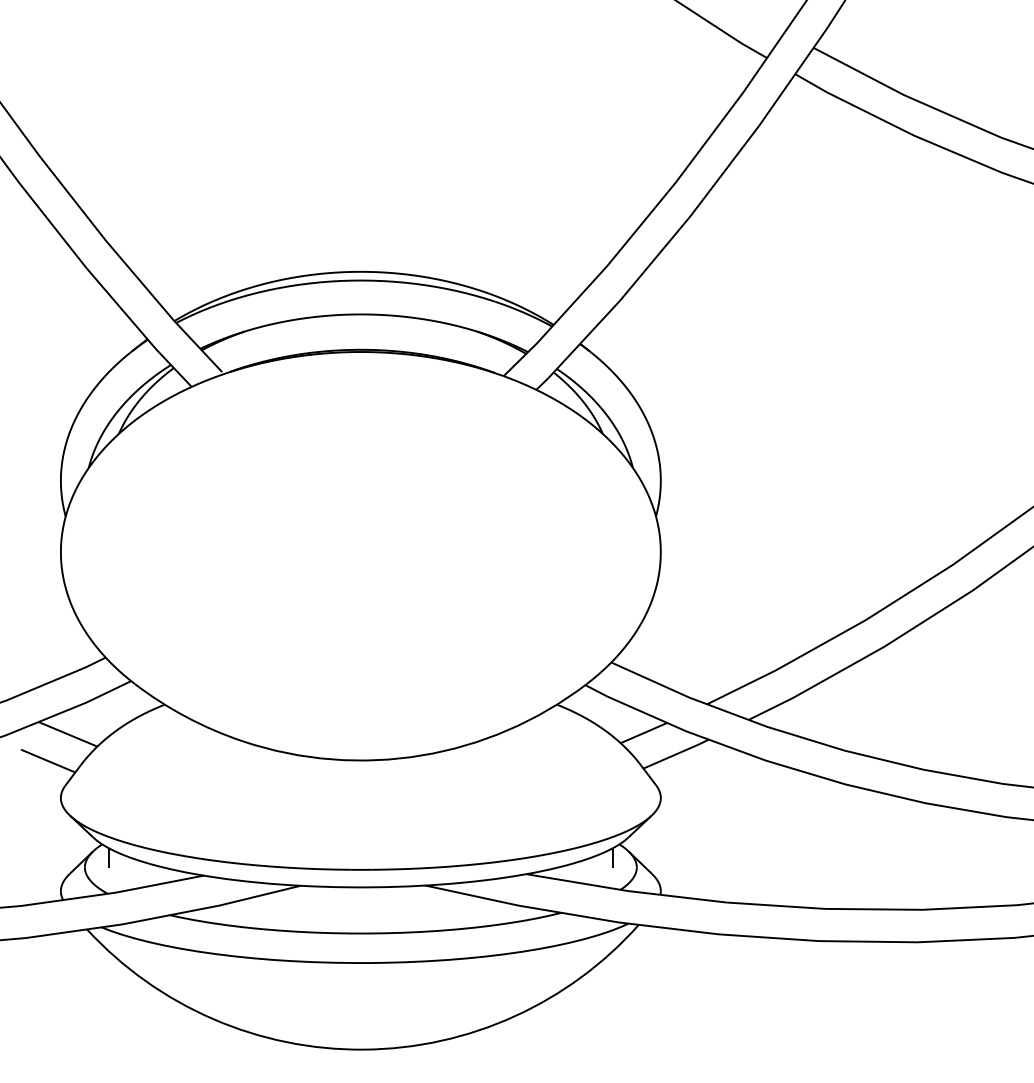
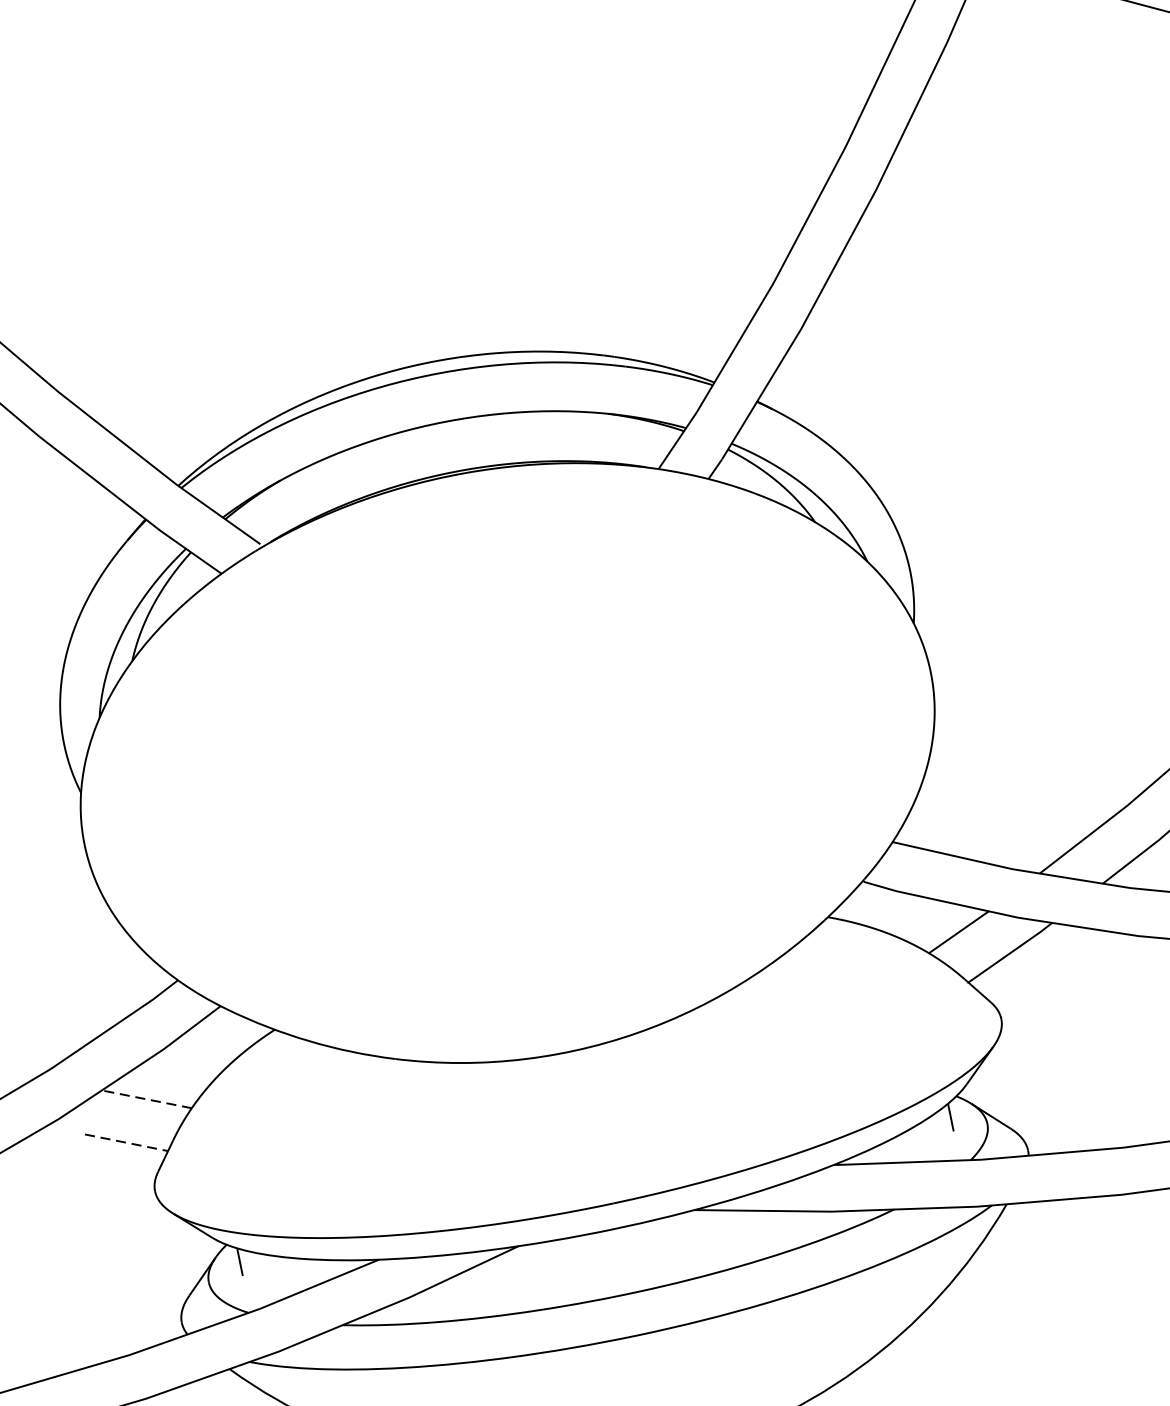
line: (68, 734) -> (147, 1099), solid -> dashed
line: (48, 761) -> (127, 1143), solid -> dashed

